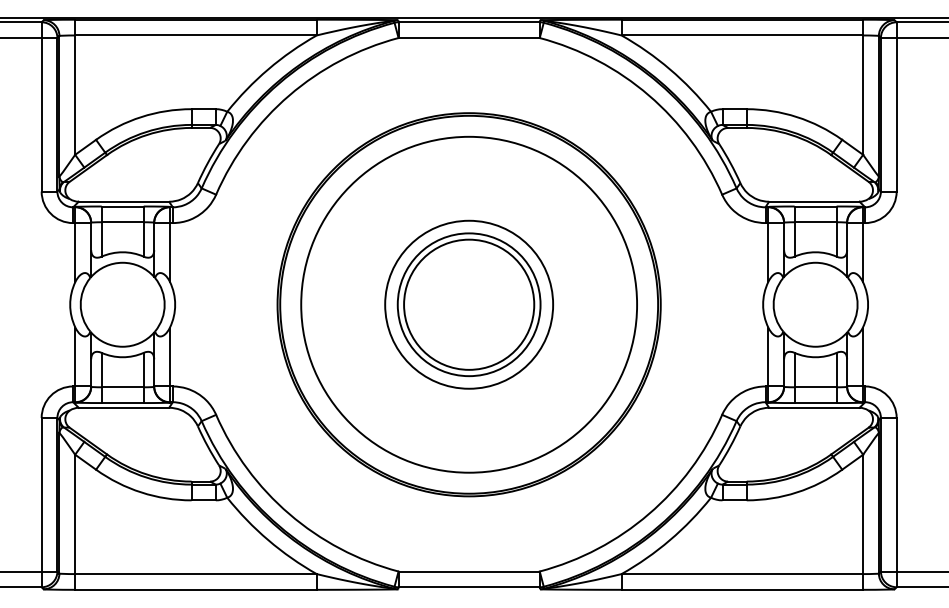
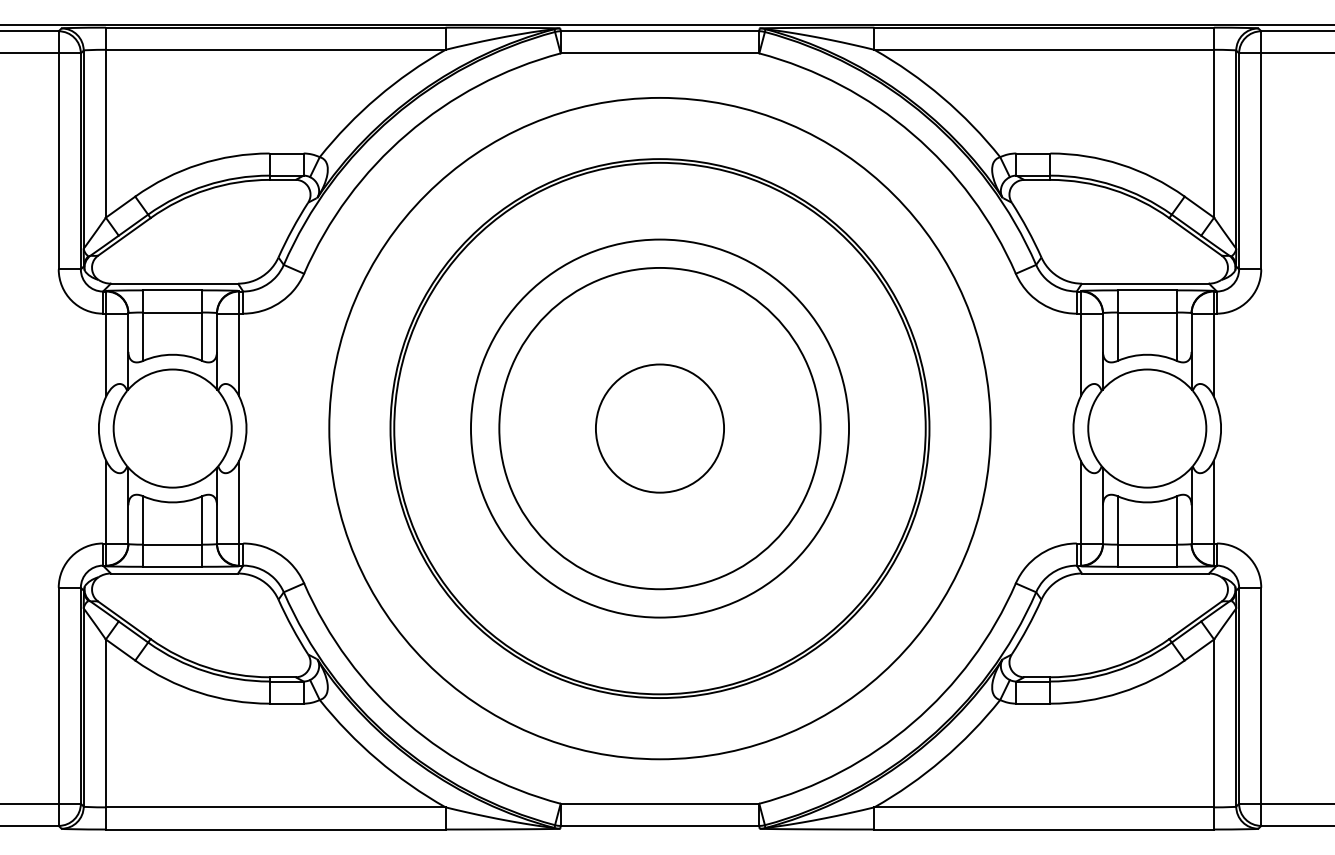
circle: (468, 304) -> (659, 428), size x0.7
circle: (468, 304) -> (659, 428), size x1.4
circle: (468, 304) -> (659, 428), size x1.6
circle: (468, 304) -> (659, 428), size x1.6

